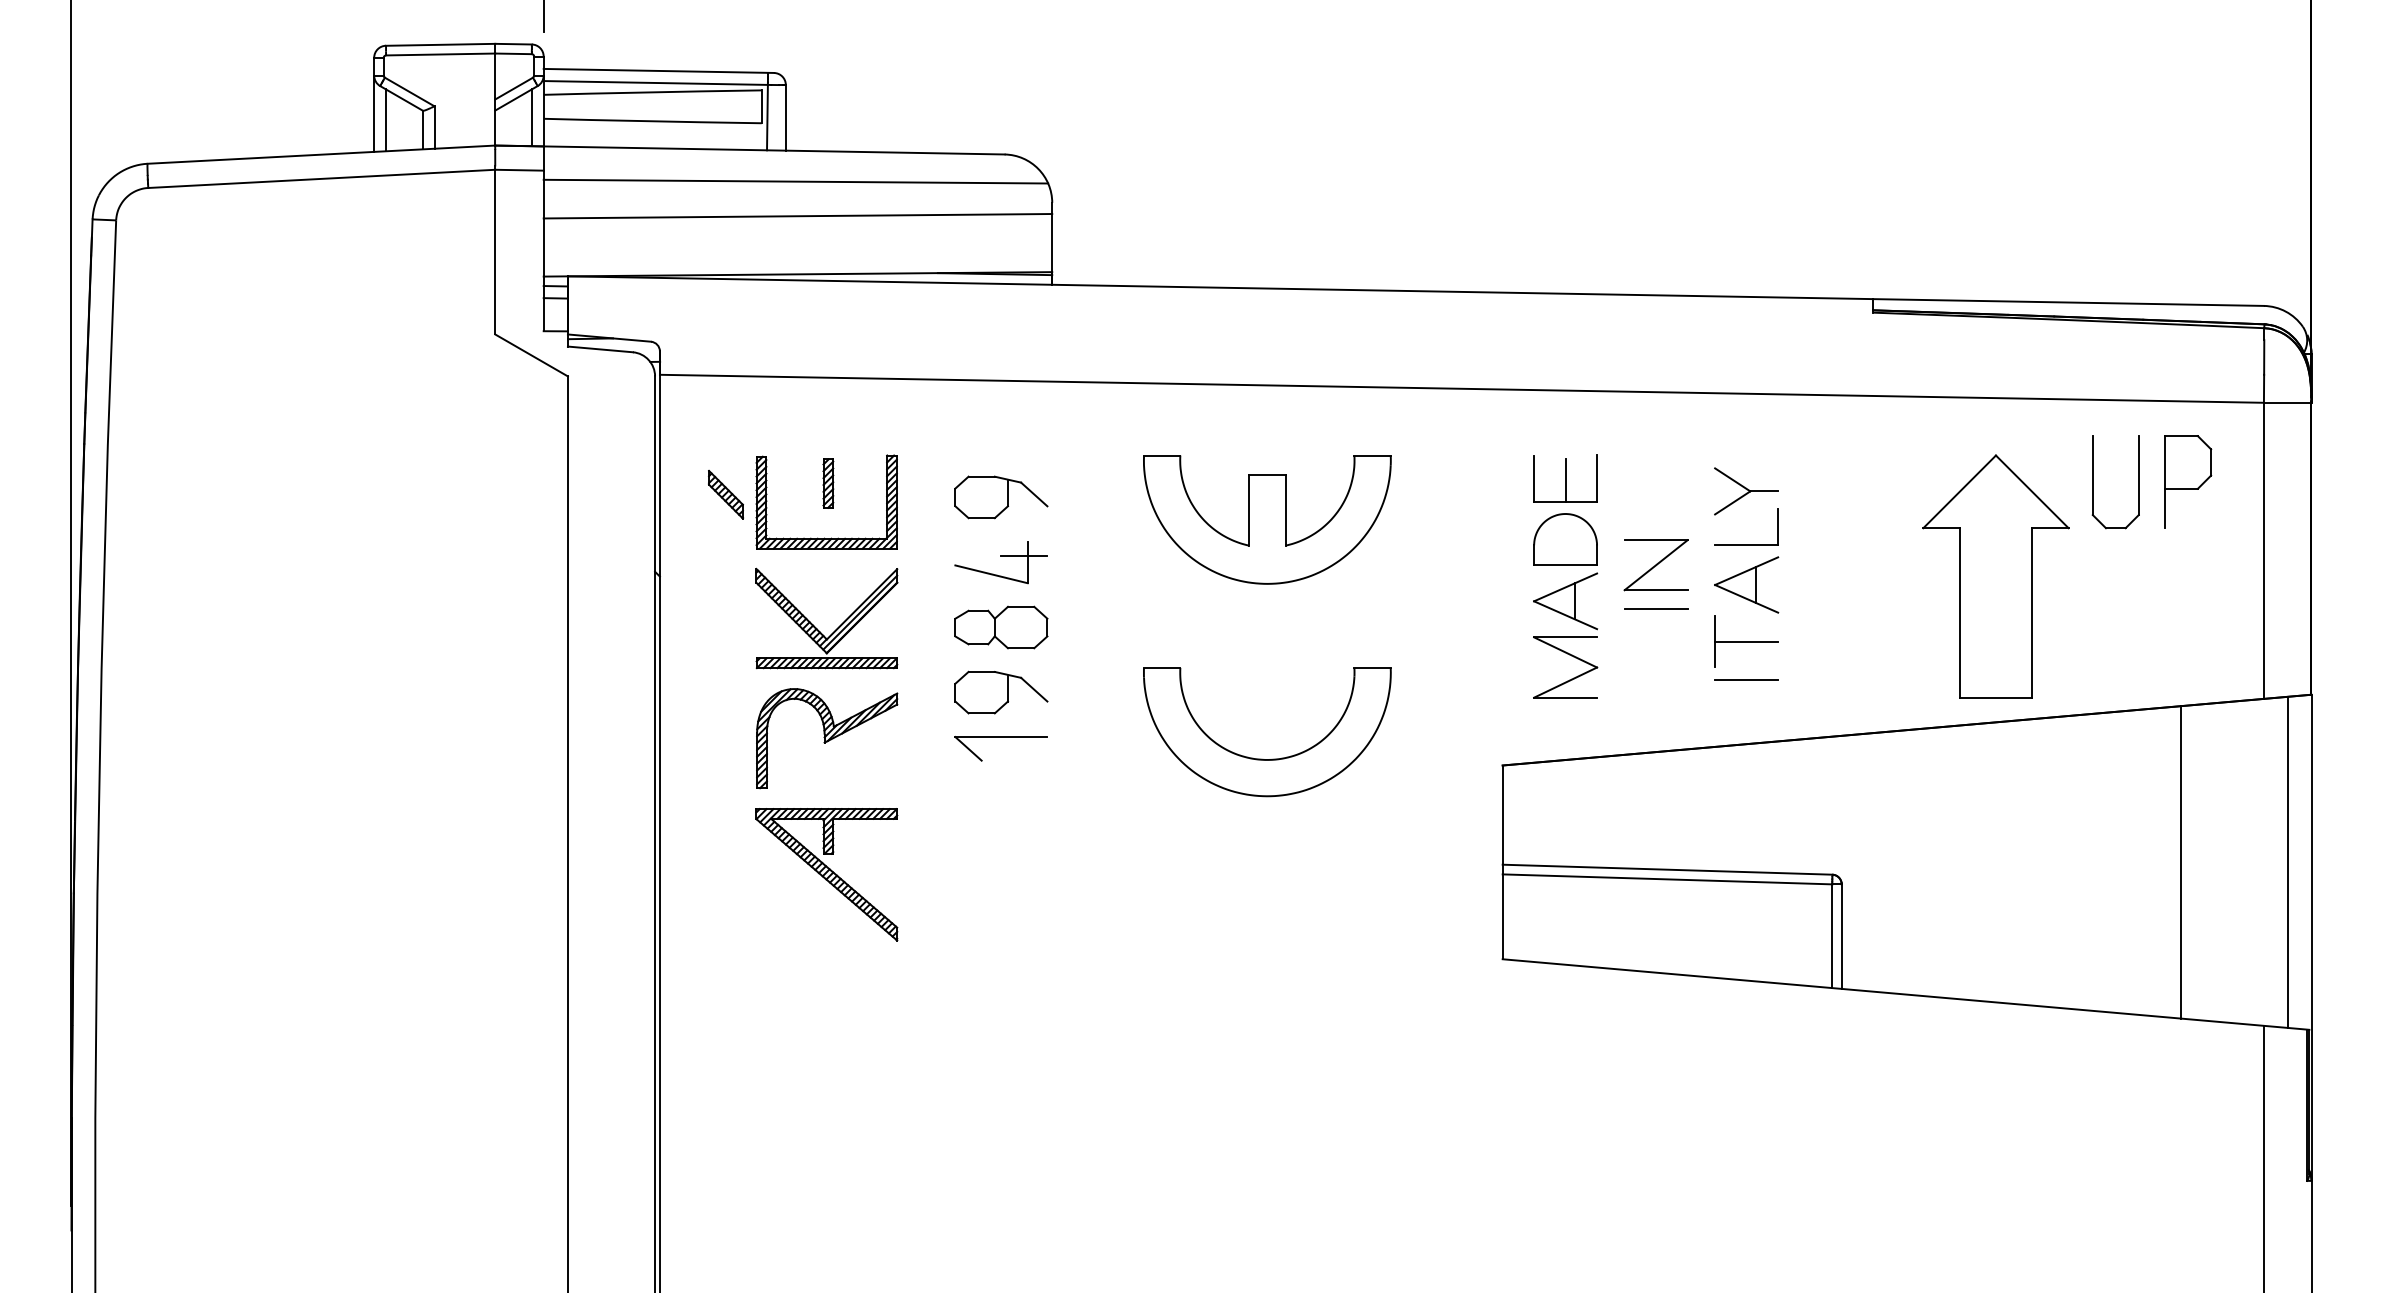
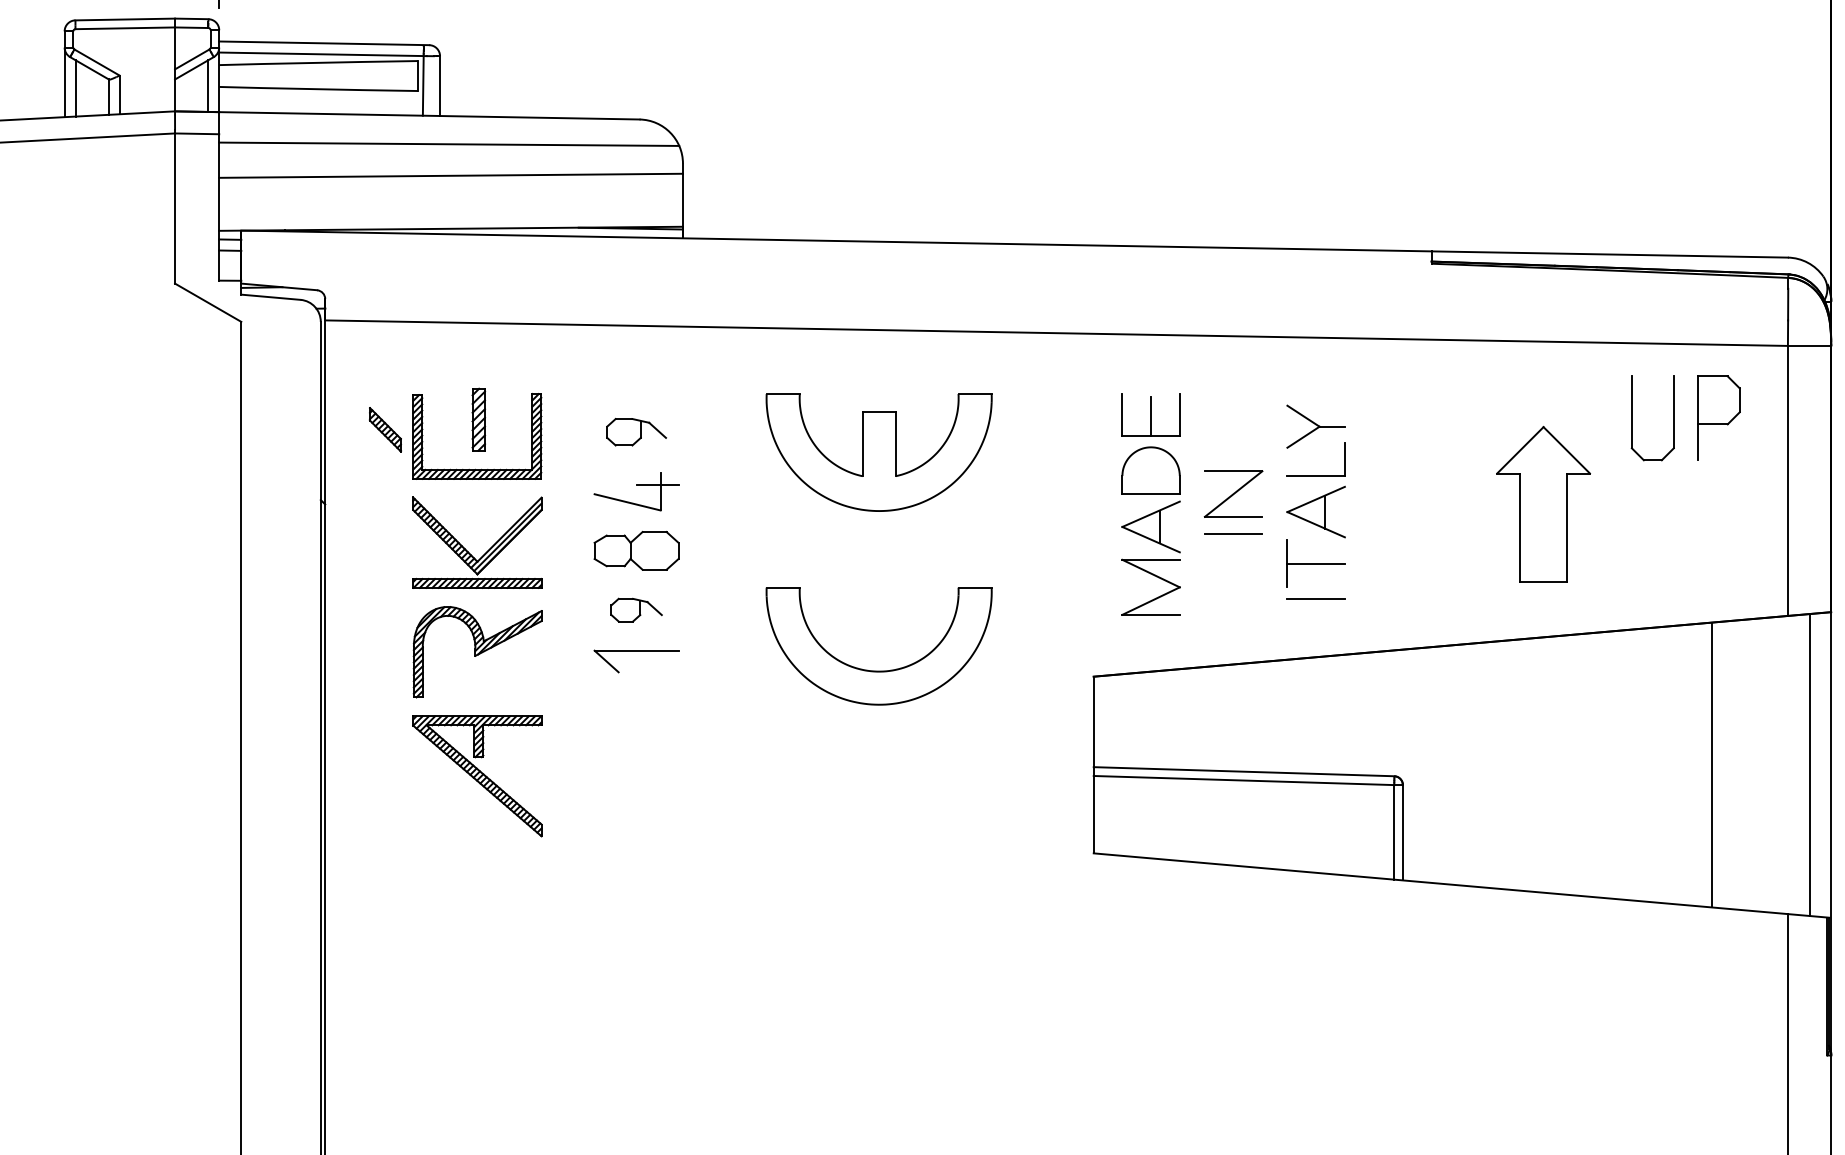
part: (828, 483) -> (478, 419), size x1.4
part: (1001, 497) -> (636, 432), size x0.7
part: (1995, 576) -> (1543, 504), size x0.7
part: (1001, 692) -> (636, 610), size x0.6

